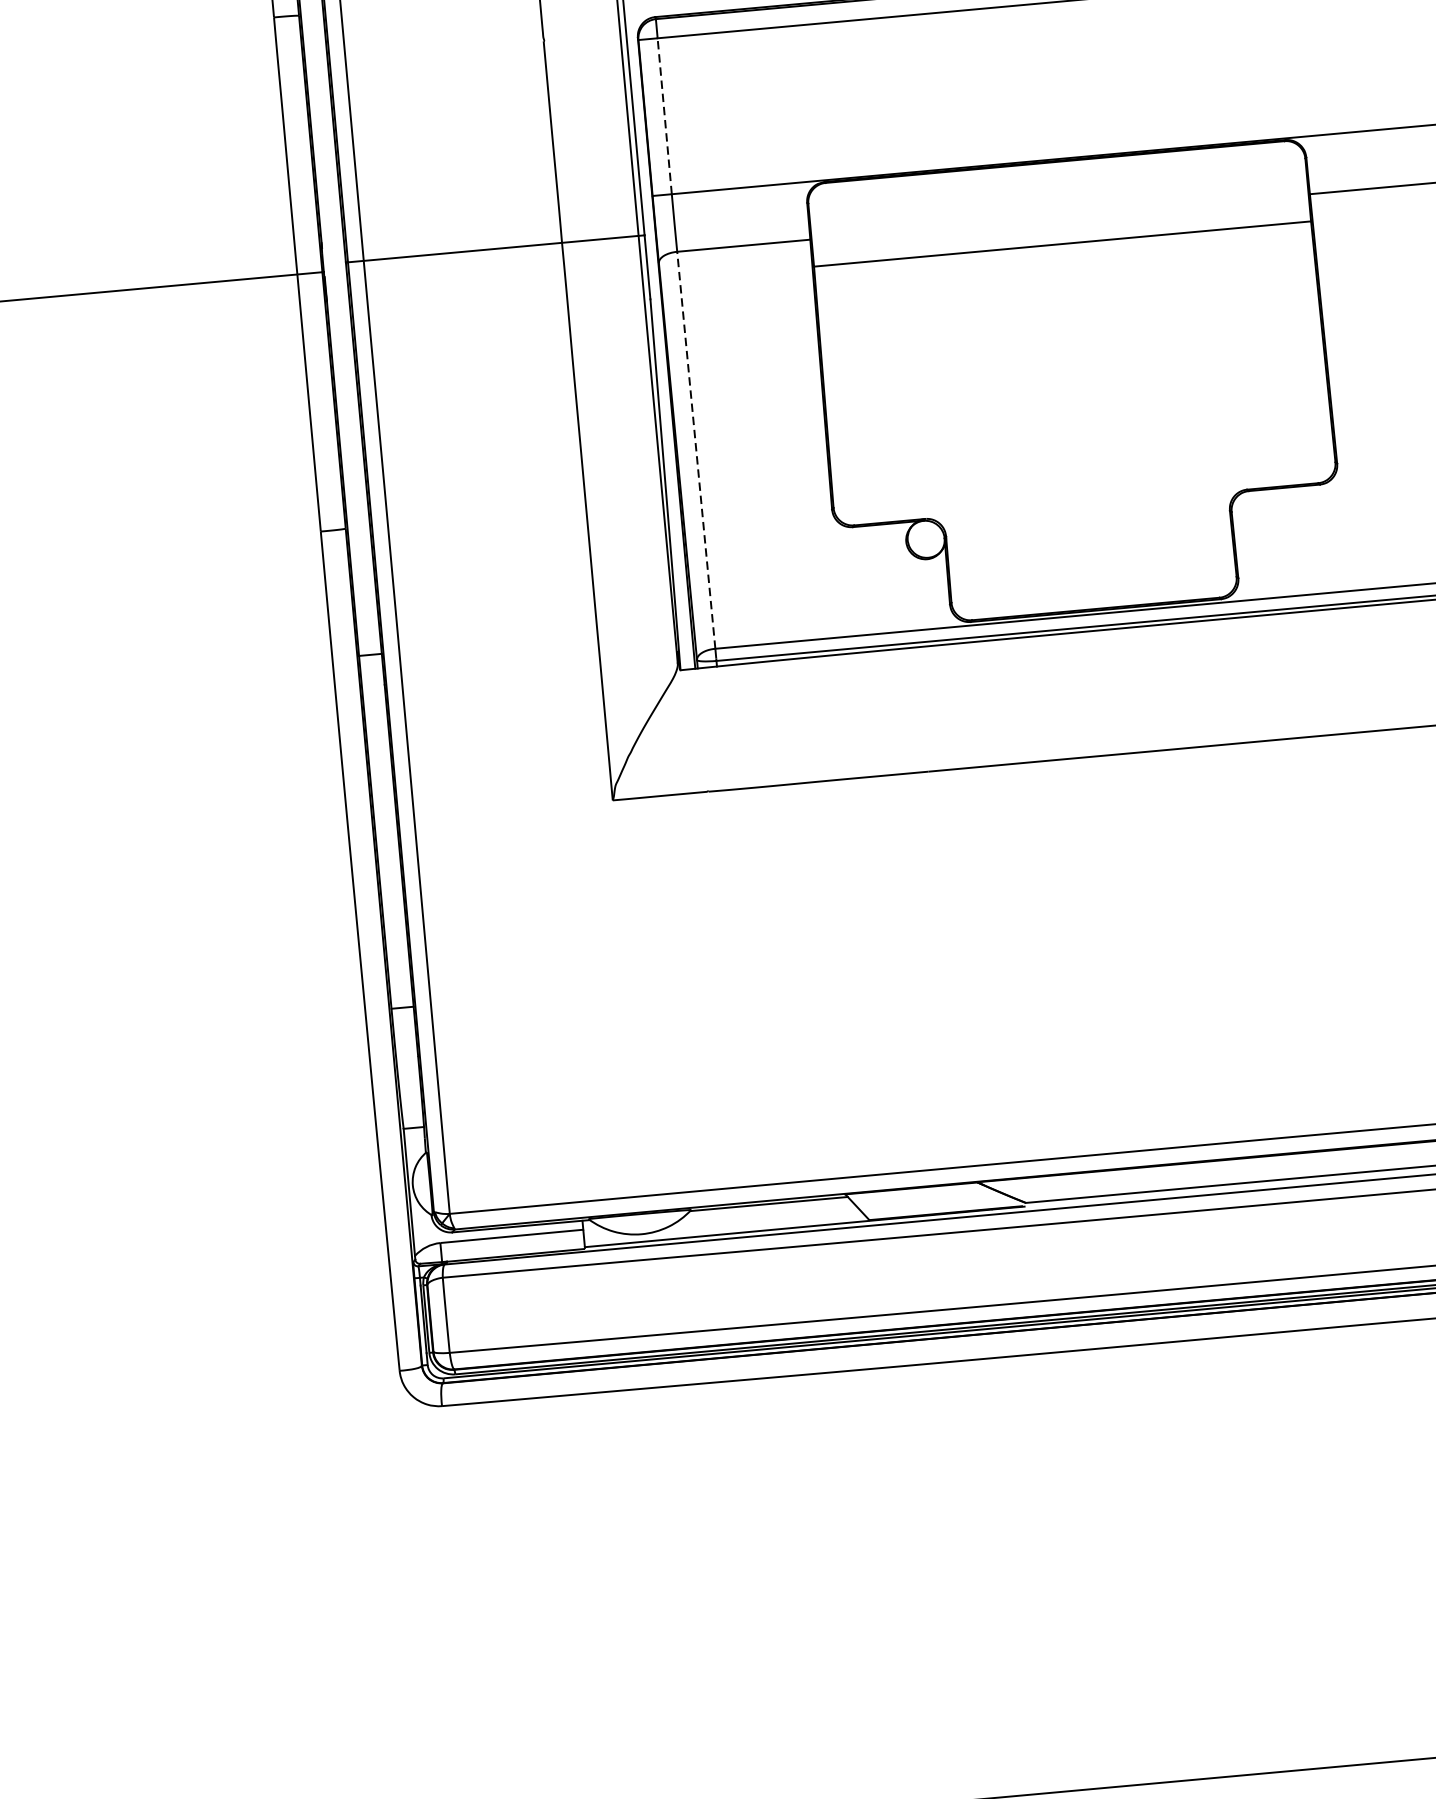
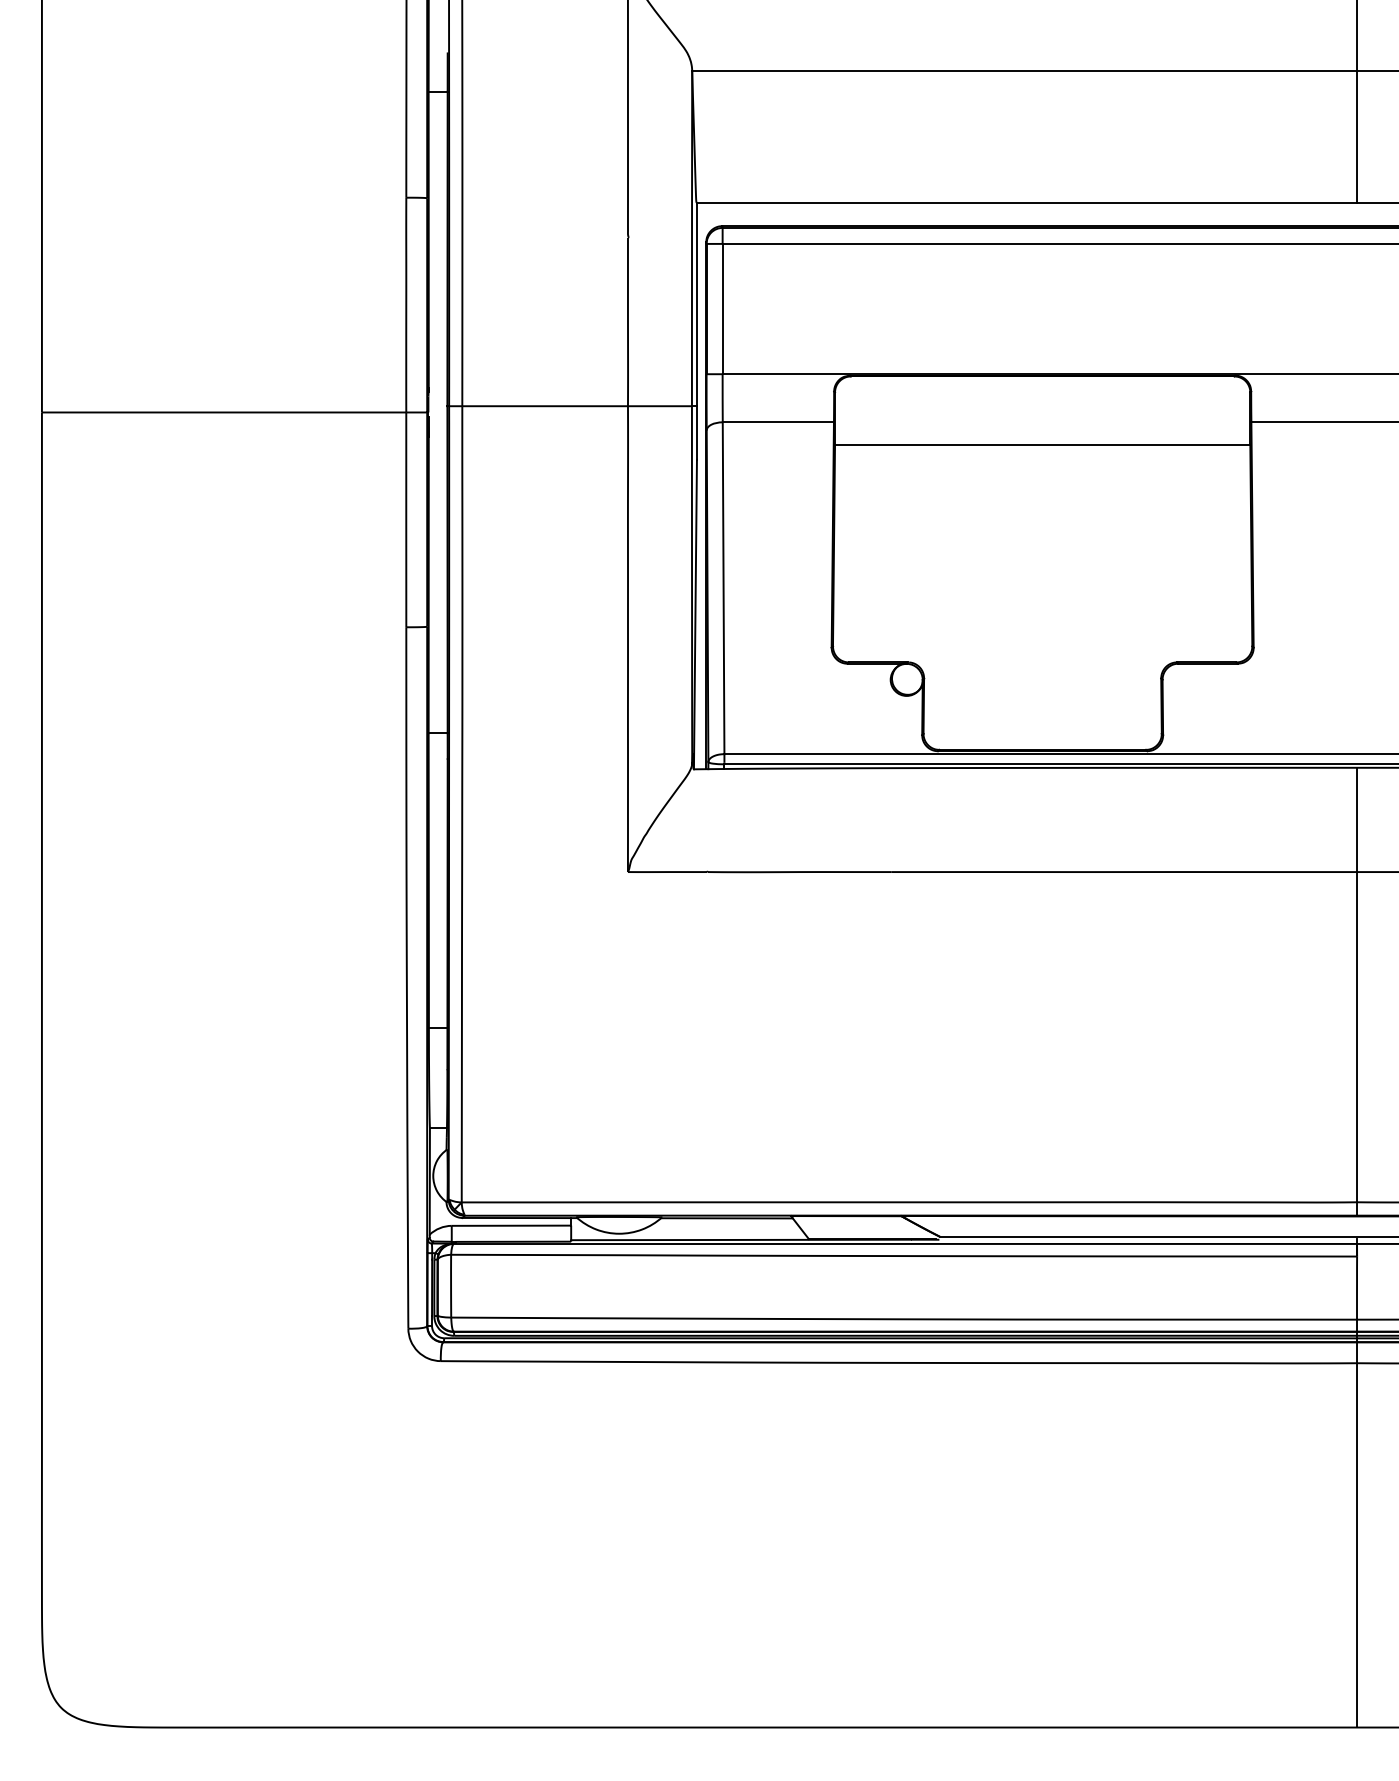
line: (664, 115) -> (722, 308), dashed -> solid
line: (696, 450) -> (723, 588), dashed -> solid

